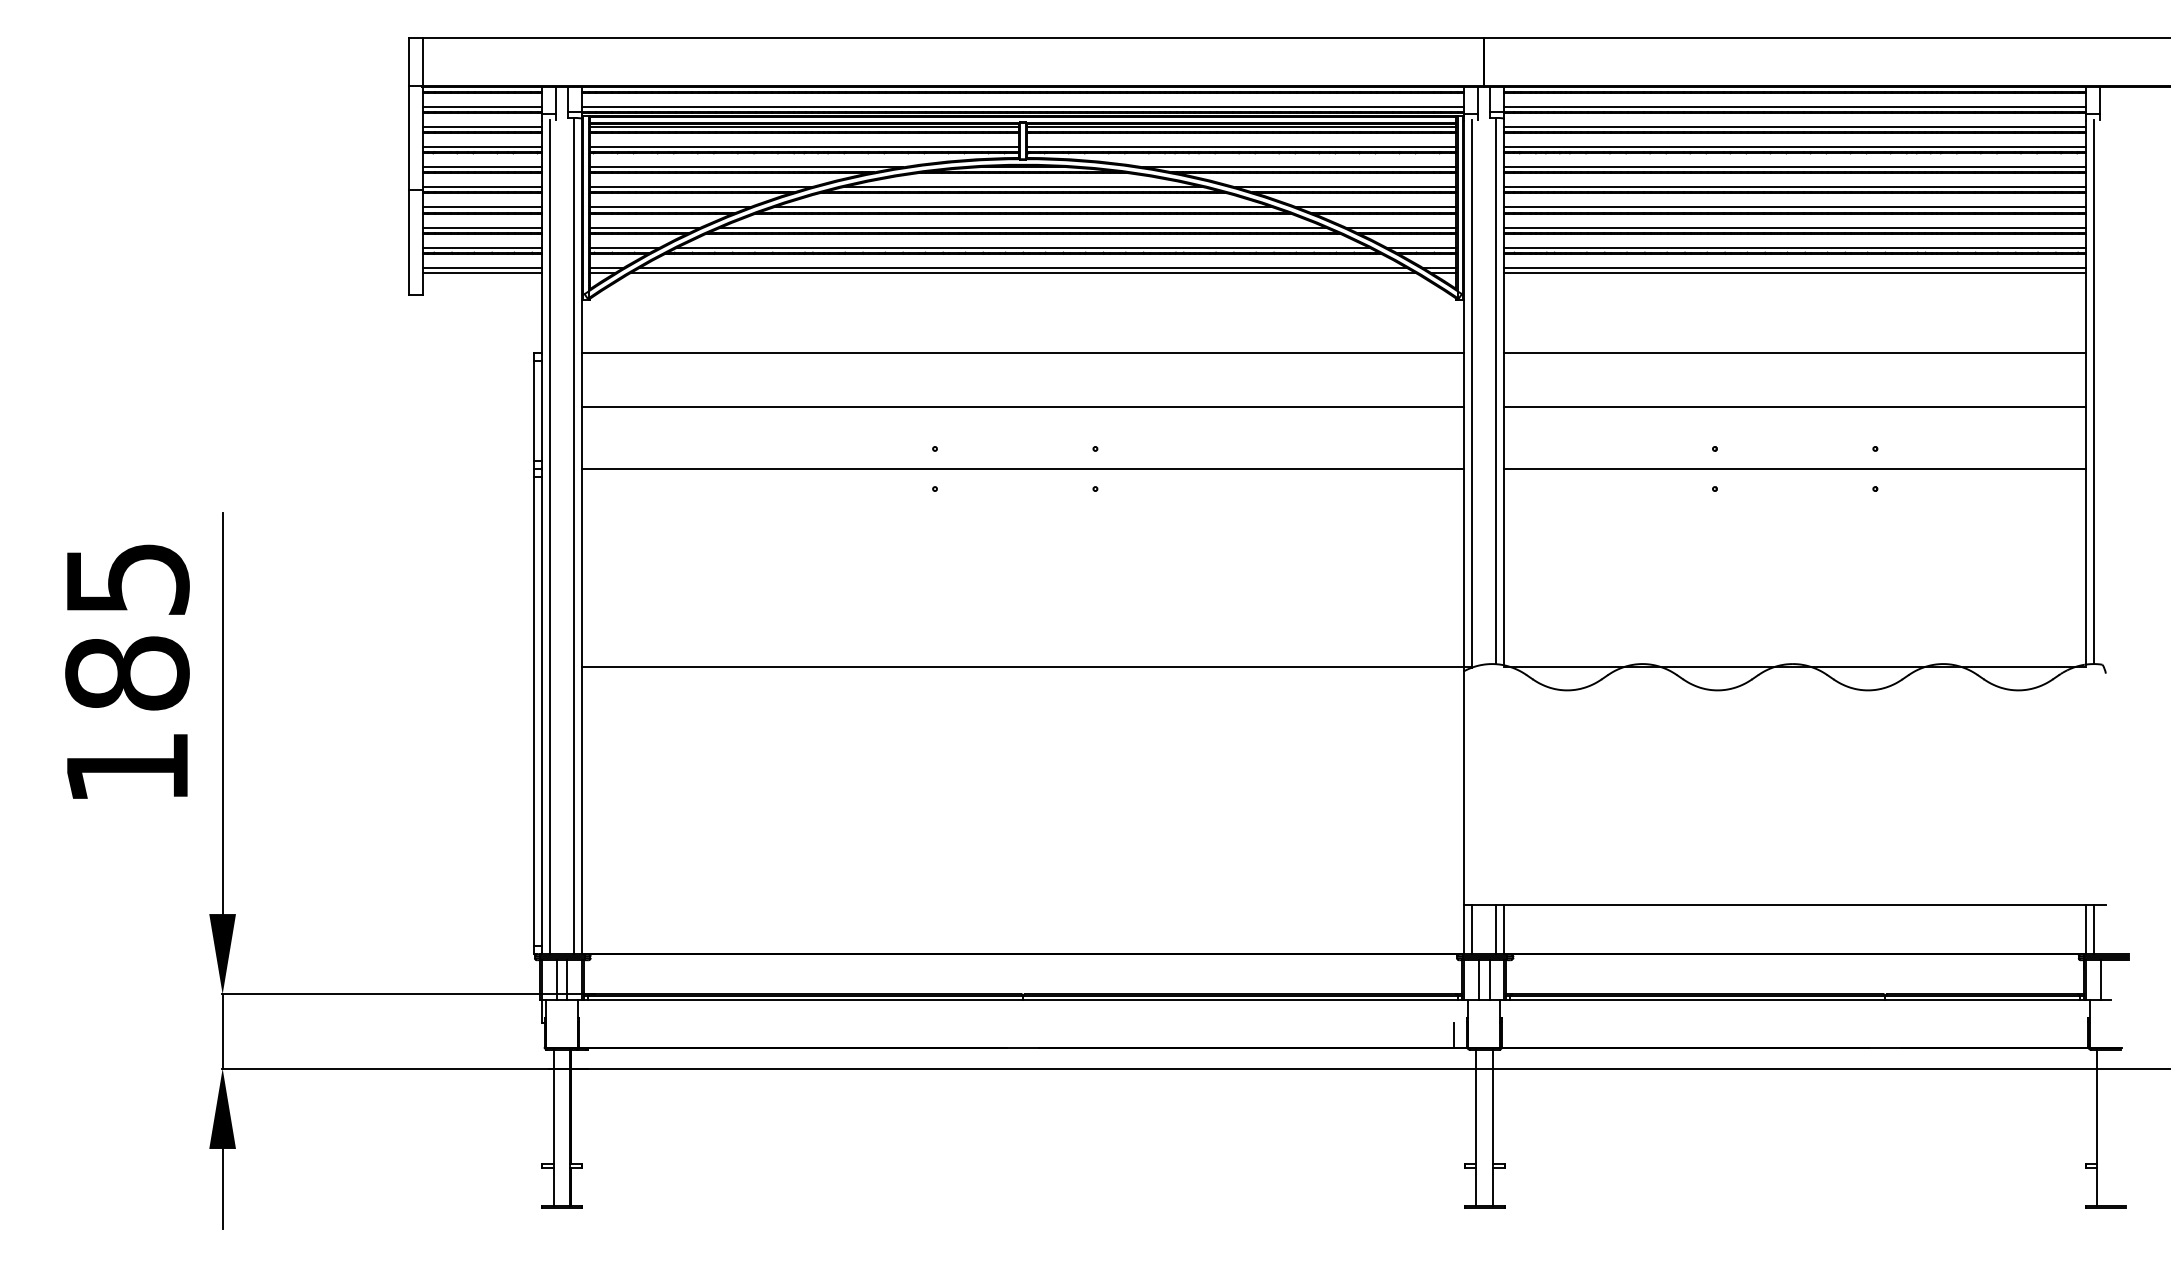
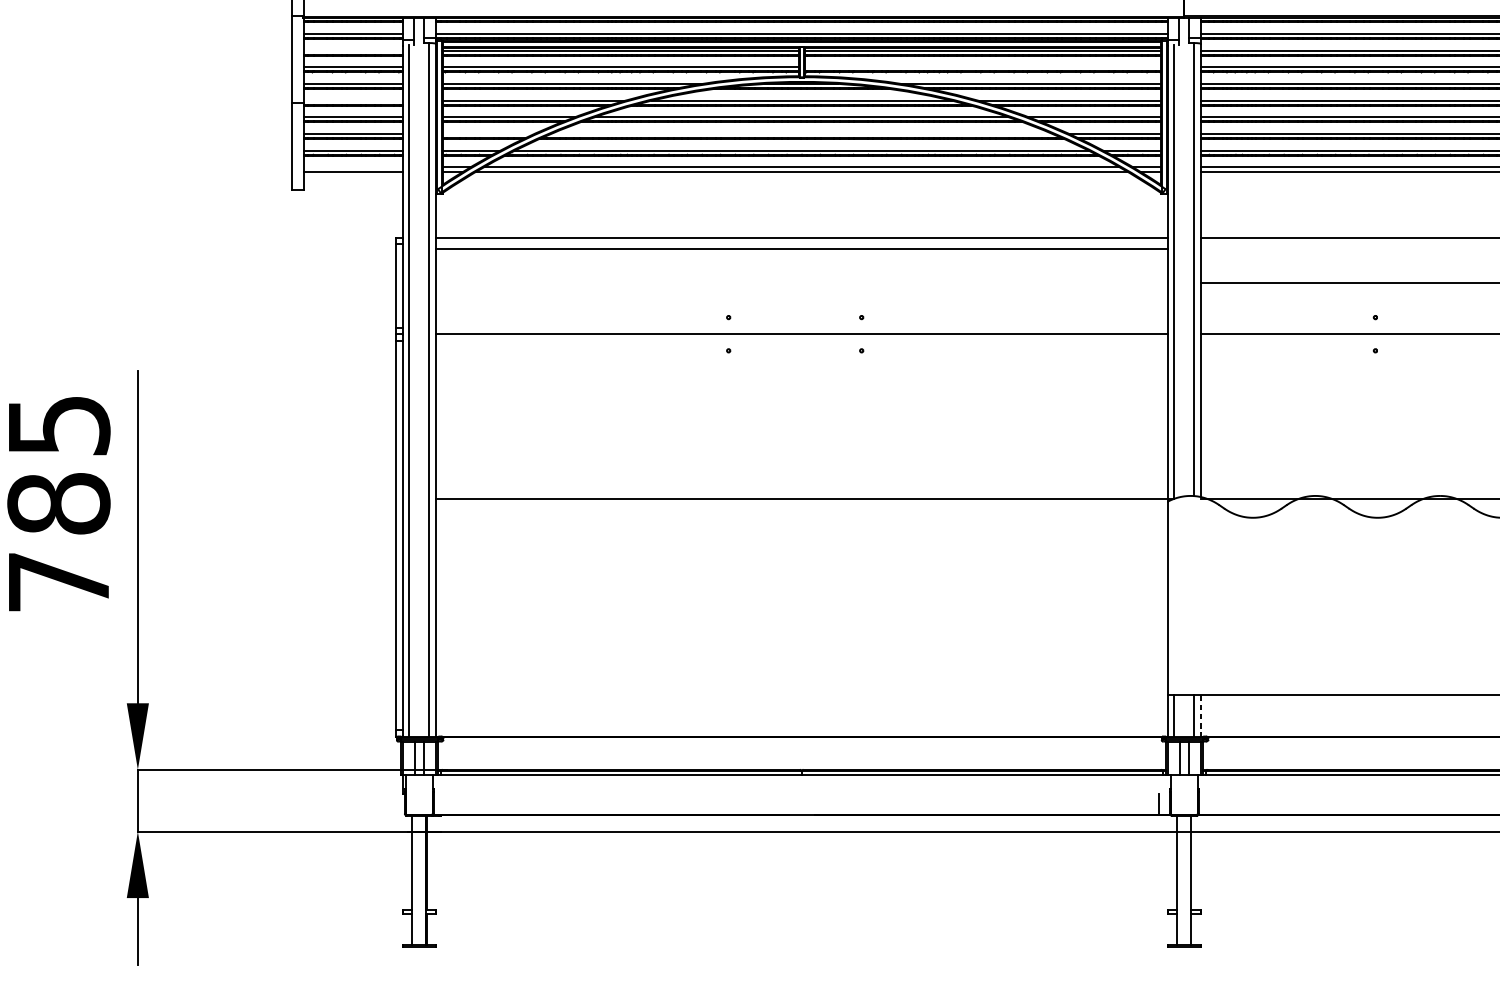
line: (482, 126) -> (353, 50), removed
line: (1241, 147) -> (982, 67), removed
line: (482, 187) -> (353, 100), removed
line: (645, 227) -> (488, 133), removed
line: (1022, 227) -> (801, 133), removed
line: (482, 267) -> (353, 167), removed
line: (1023, 406) -> (802, 248), moved
text: (127, 767) -> (58, 581), 185 -> 785
line: (1504, 929) -> (1200, 716), solid -> dashed

